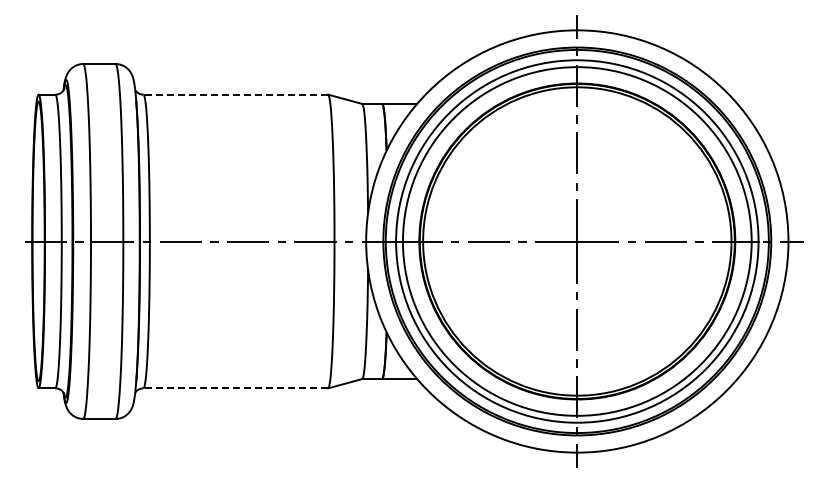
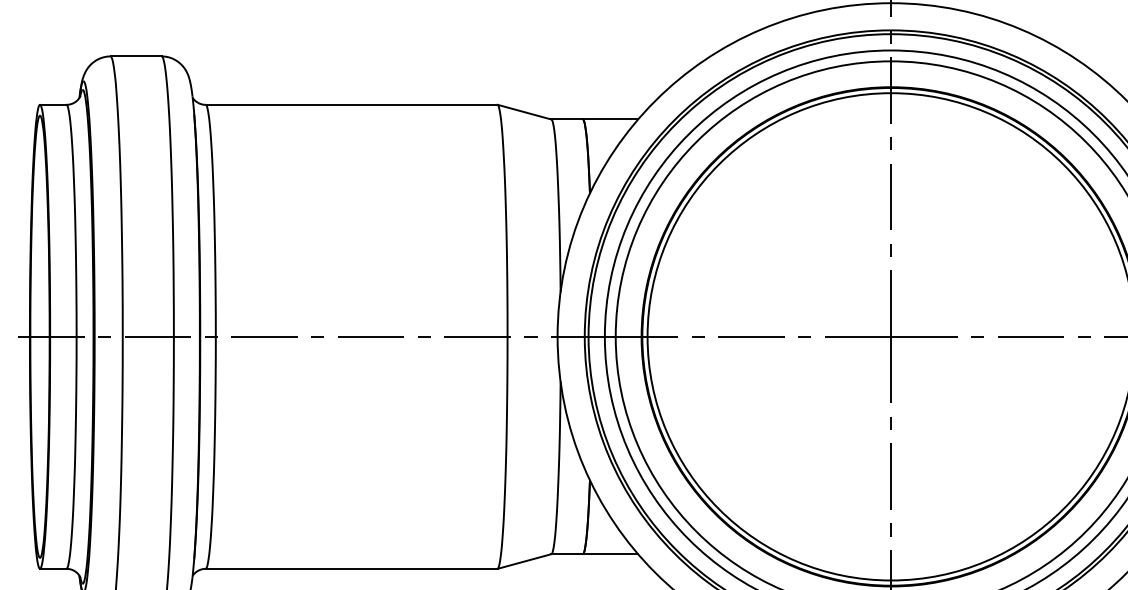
line: (235, 94) -> (351, 104), dashed -> solid
line: (235, 388) -> (351, 569), dashed -> solid

